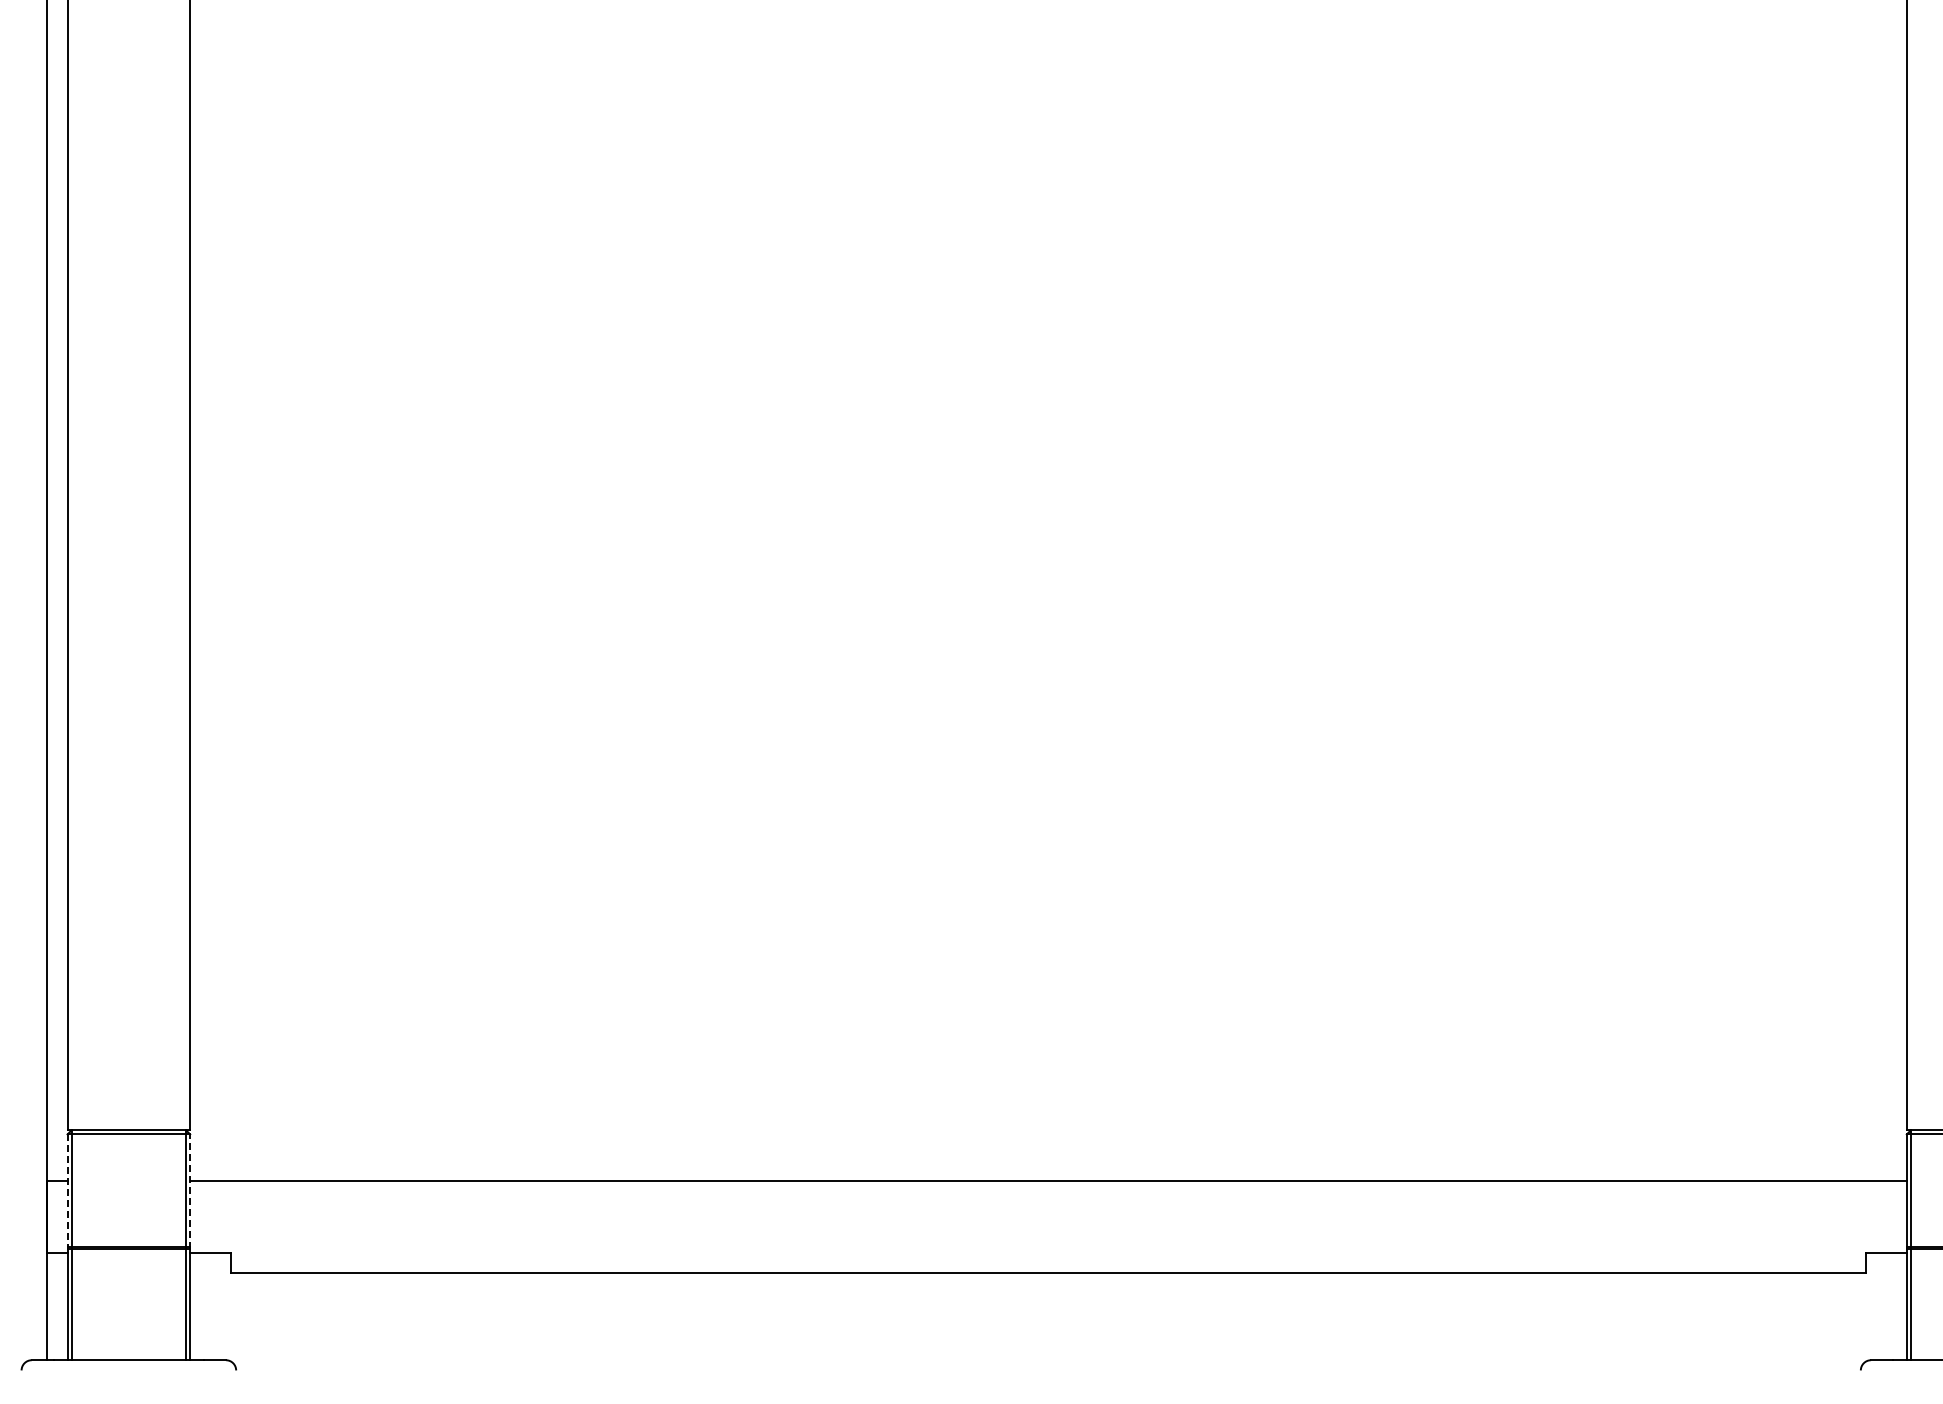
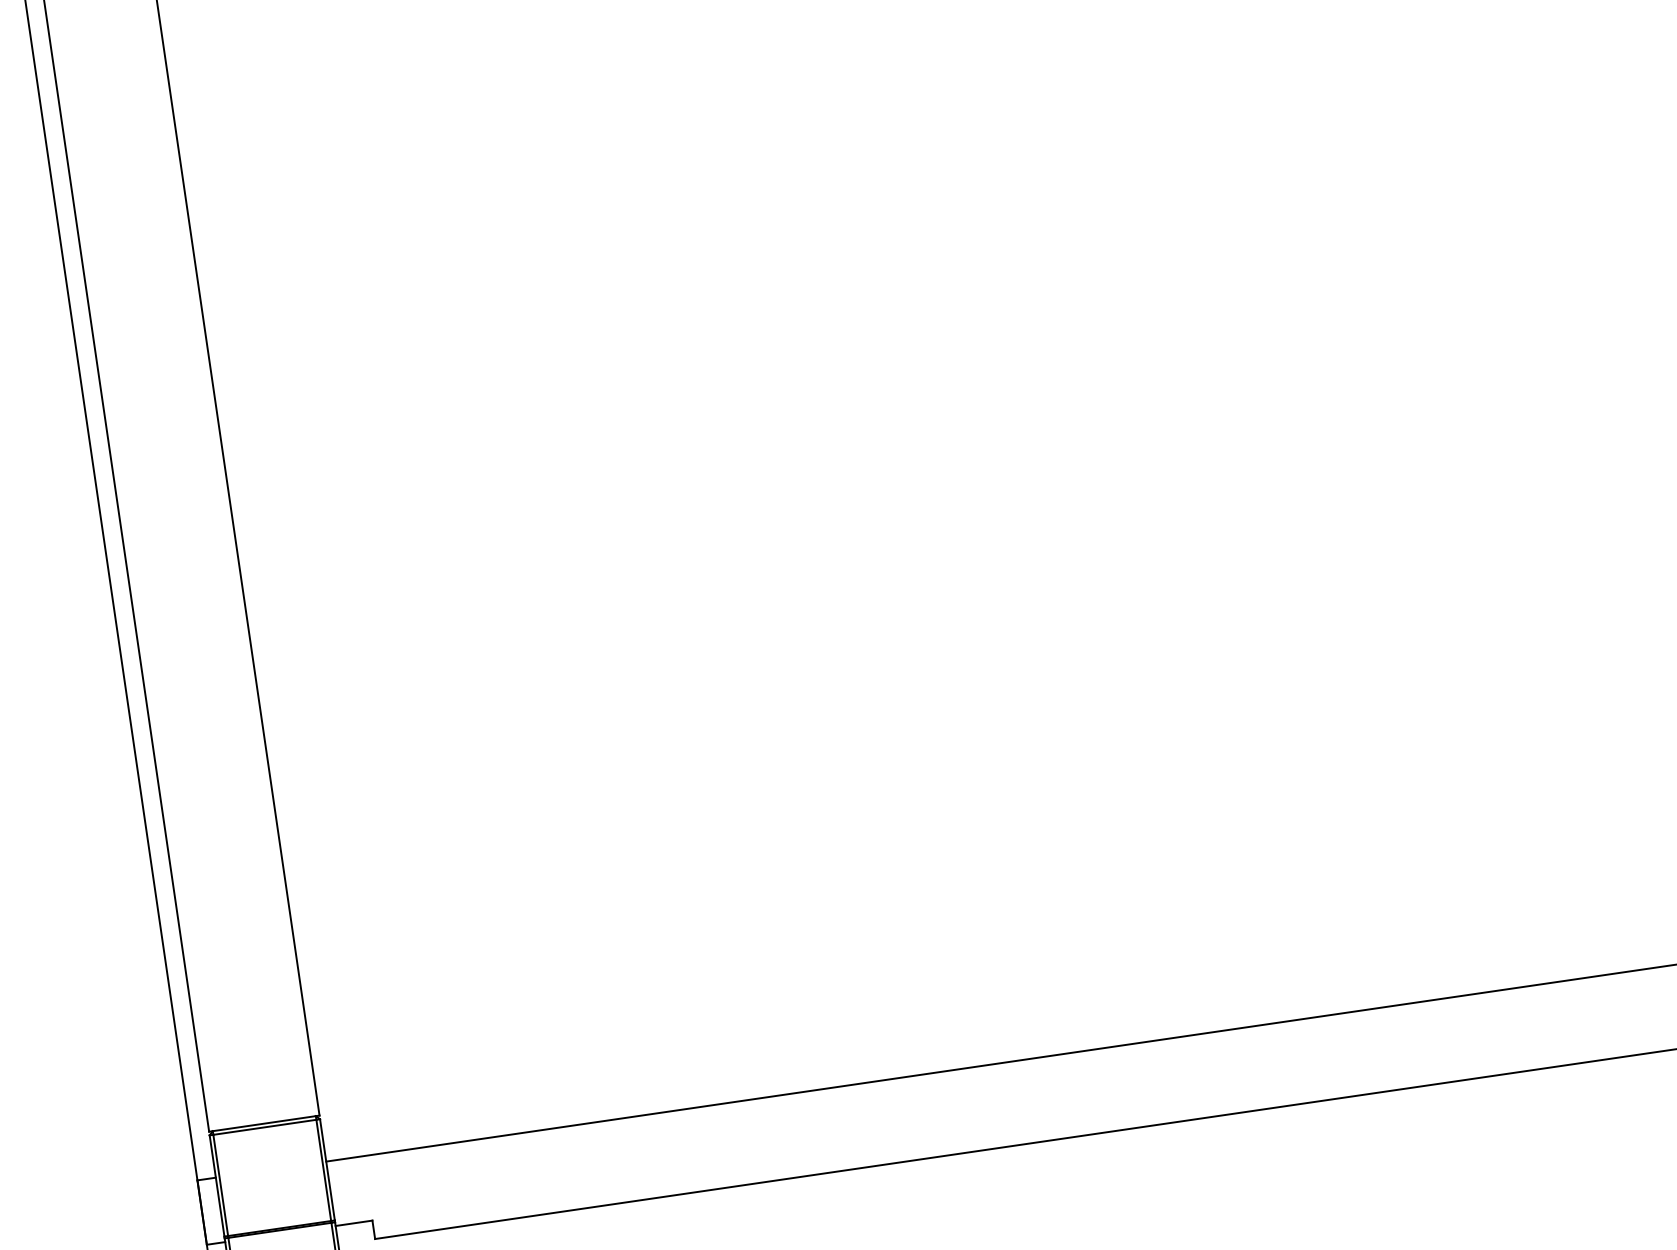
line: (190, 1191) -> (327, 1170), dashed -> solid
line: (67, 1192) -> (217, 1187), dashed -> solid

